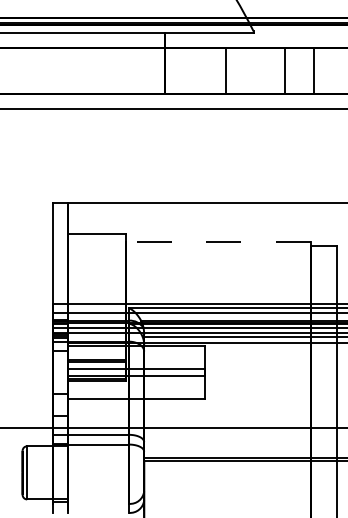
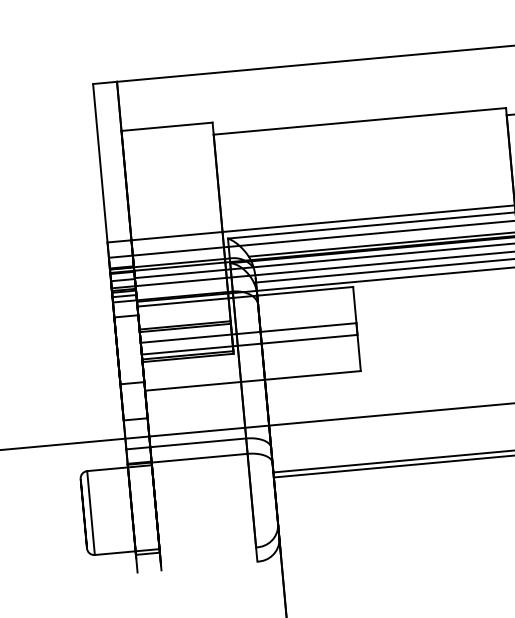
line: (218, 241) -> (359, 120), dashed -> solid

